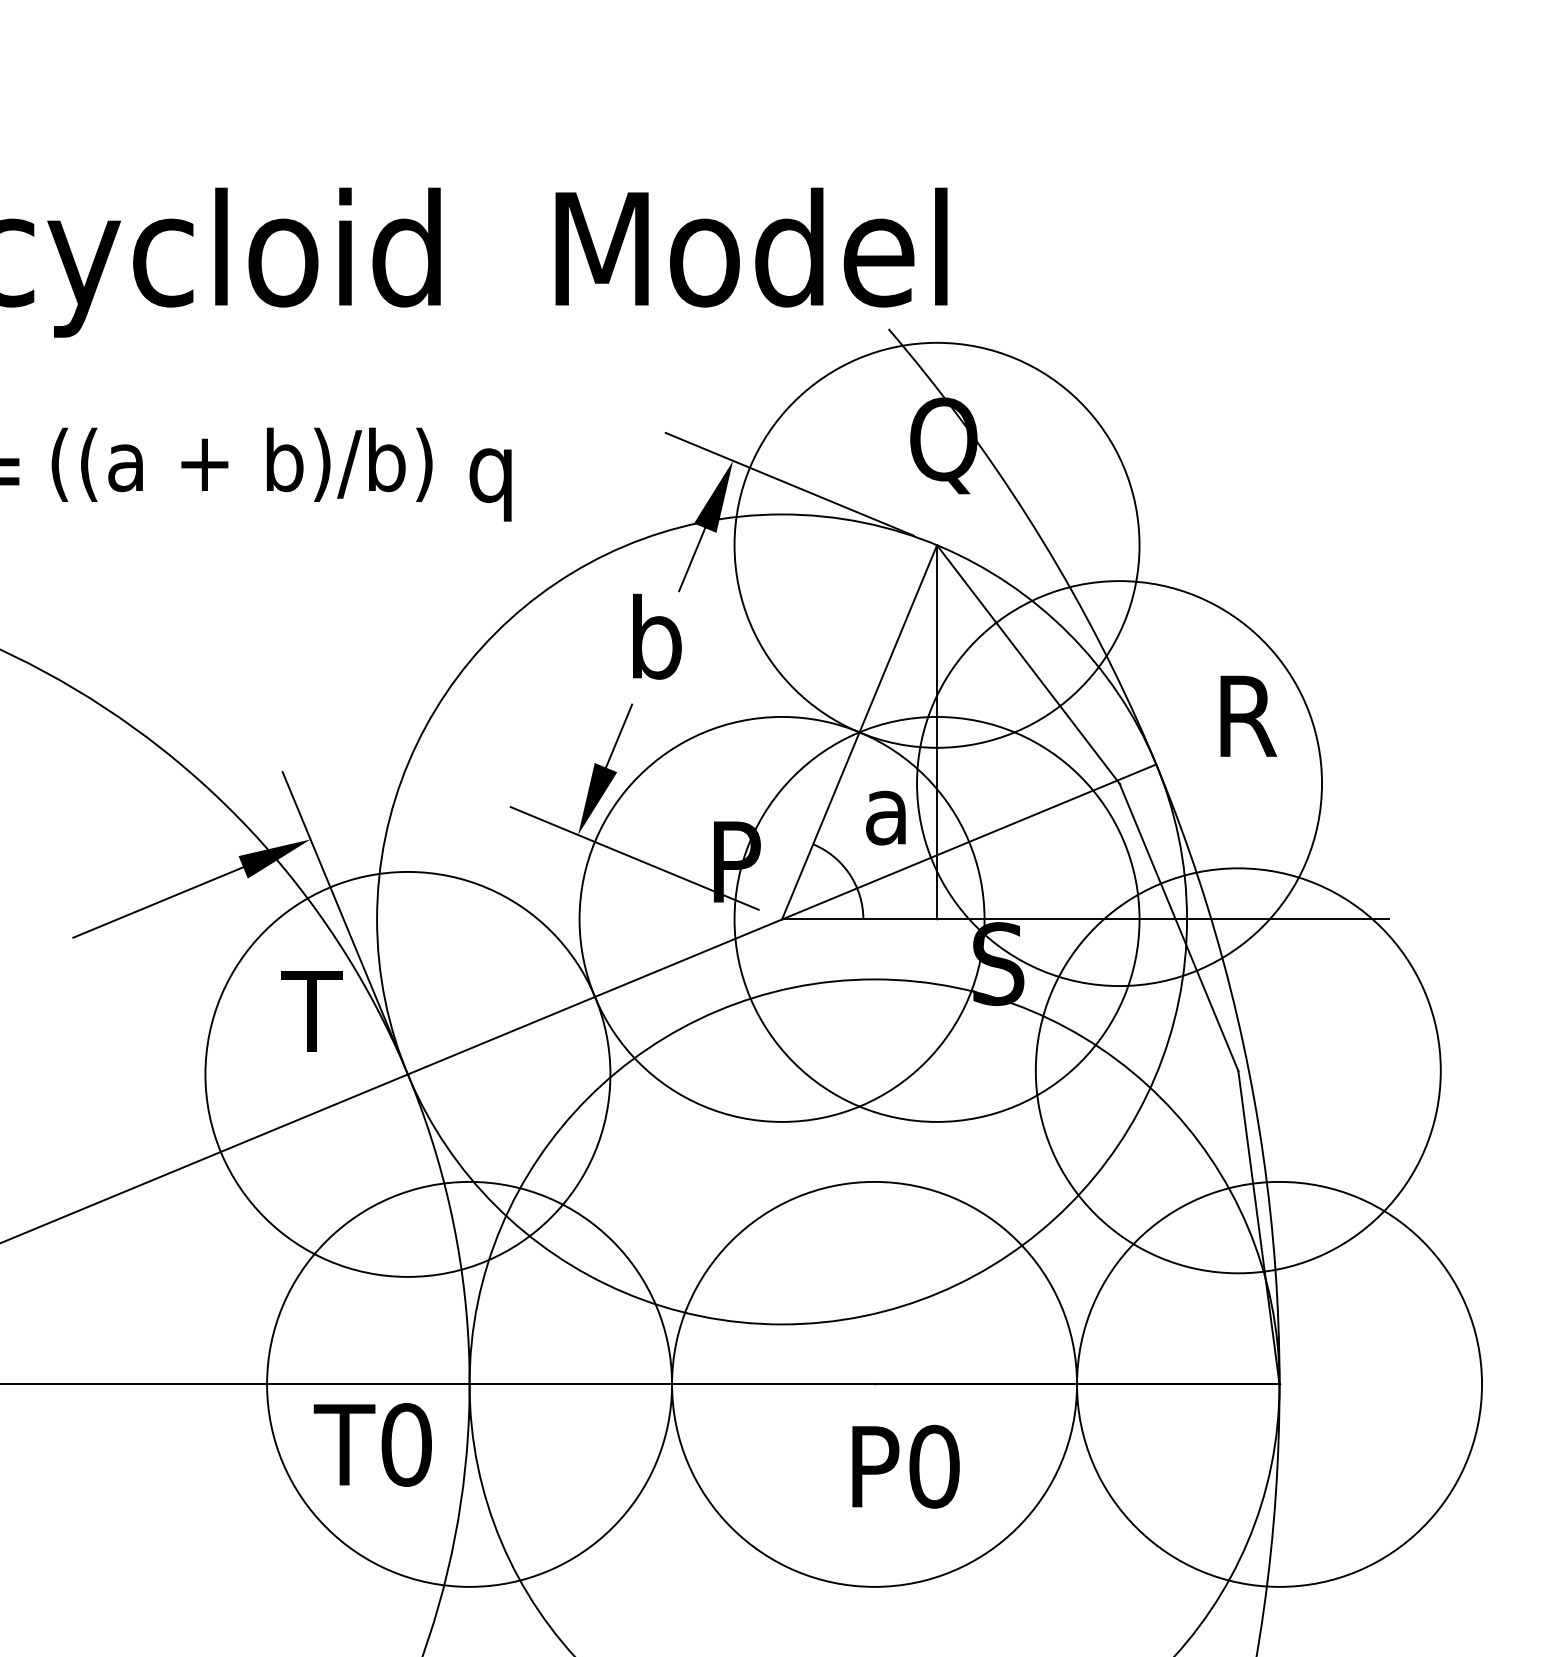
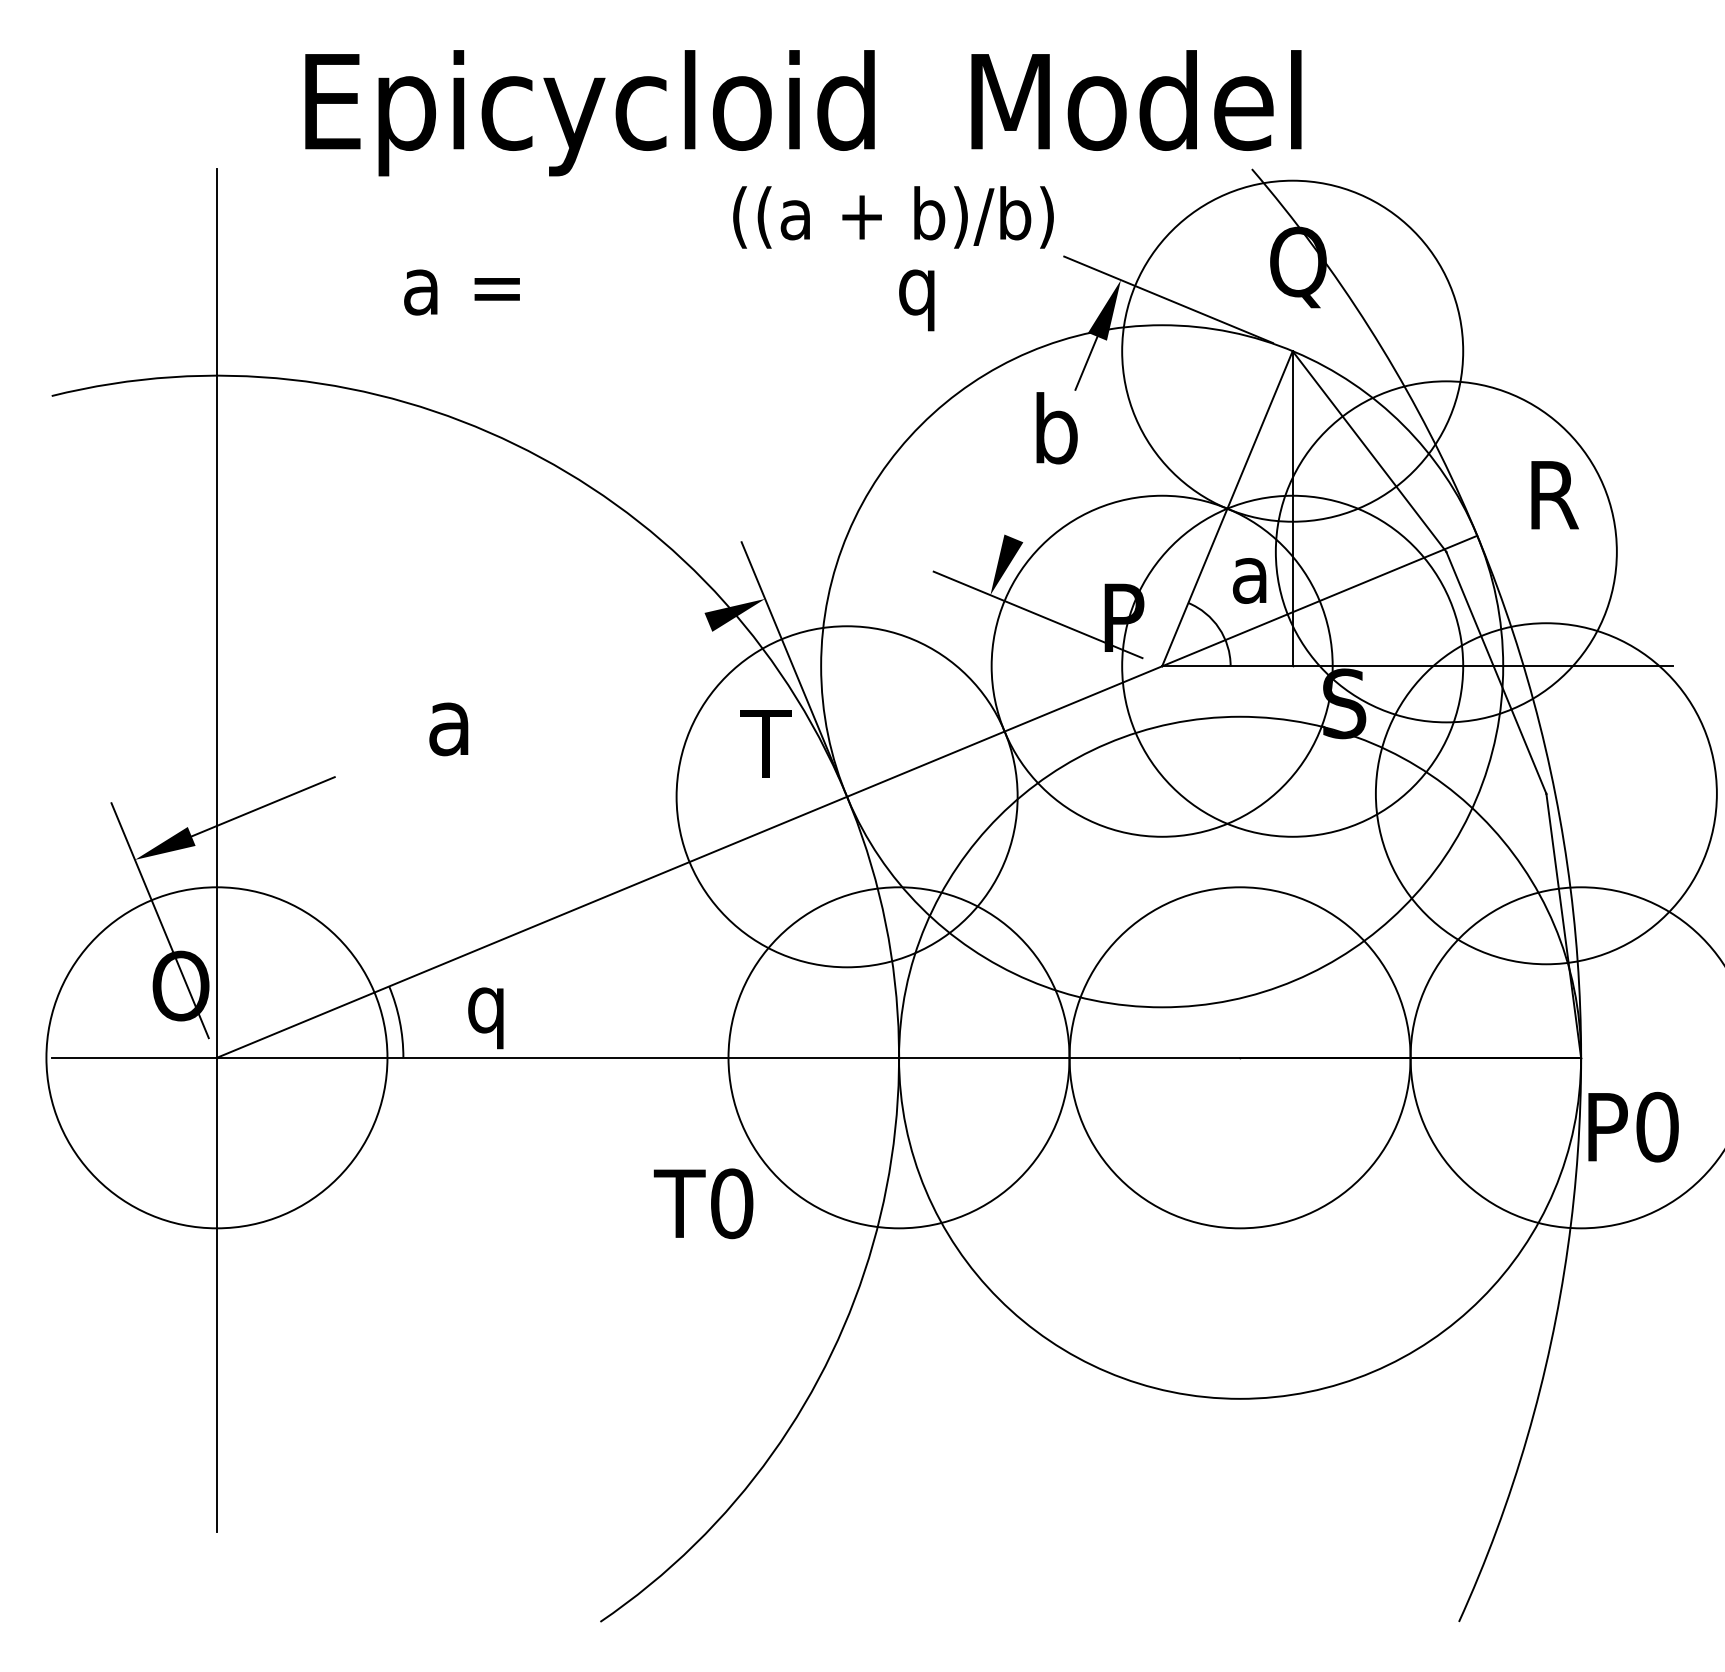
text: (242, 464) -> (893, 217), moved
line: (618, 735) -> (1024, 511), removed
line: (157, 901) -> (636, 651), removed
text: (372, 1444) -> (703, 1203), moved
text: (905, 1465) -> (1633, 1126), moved

